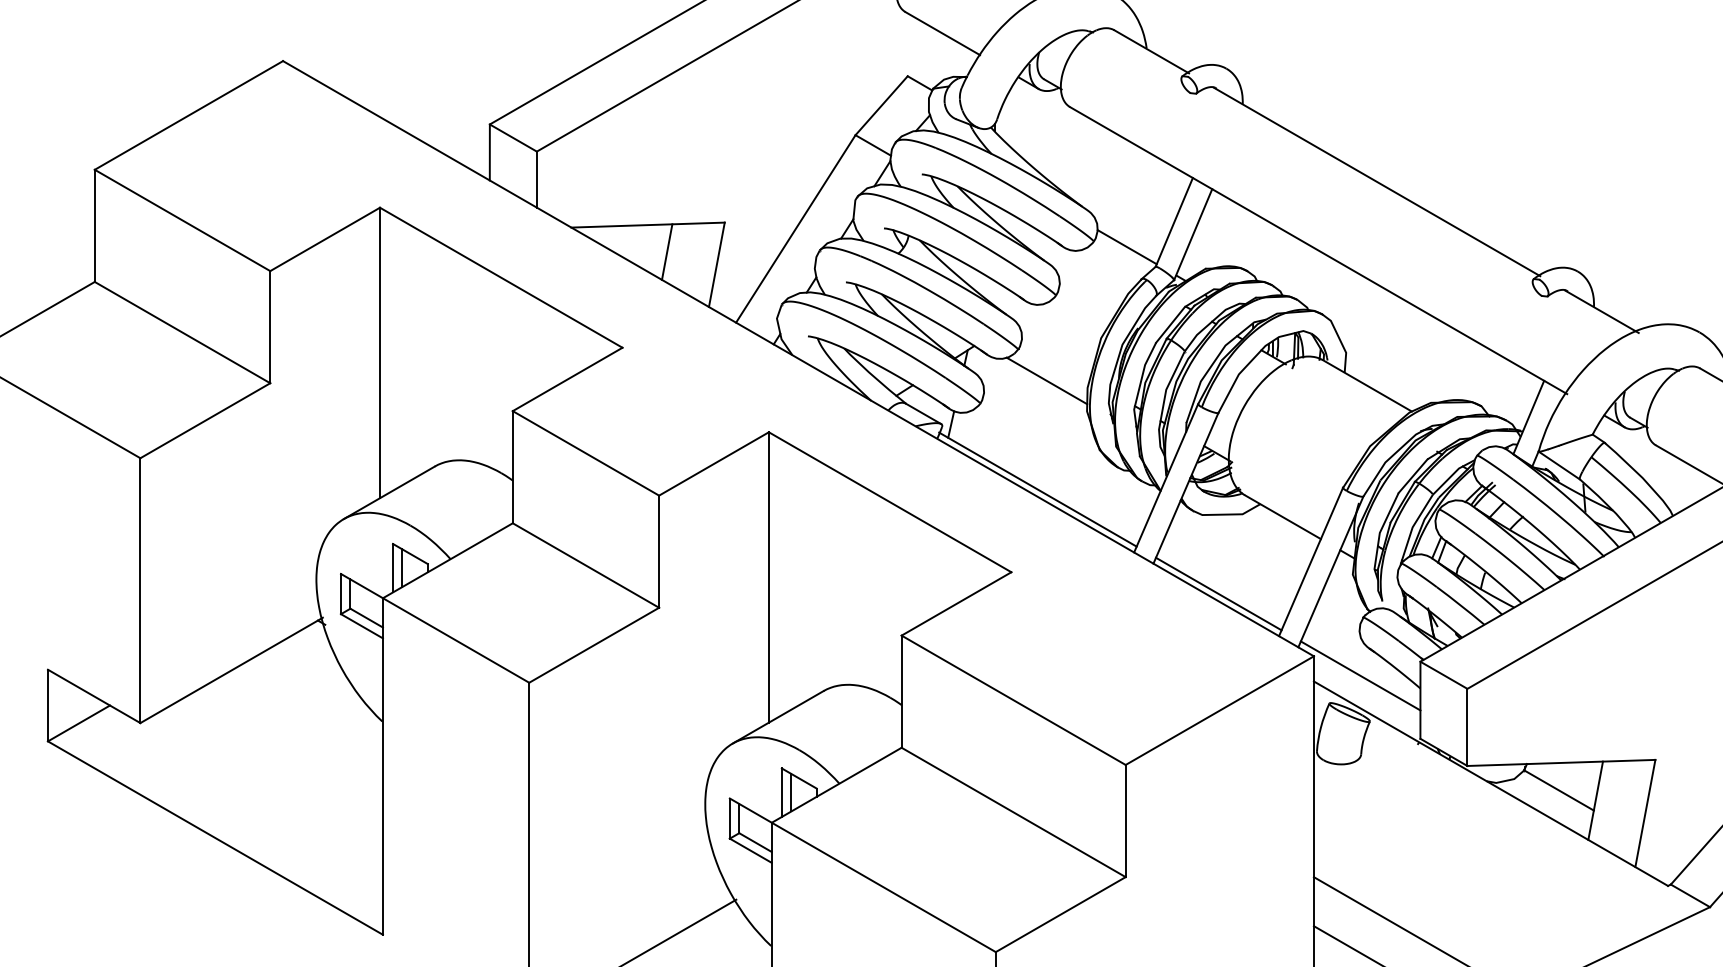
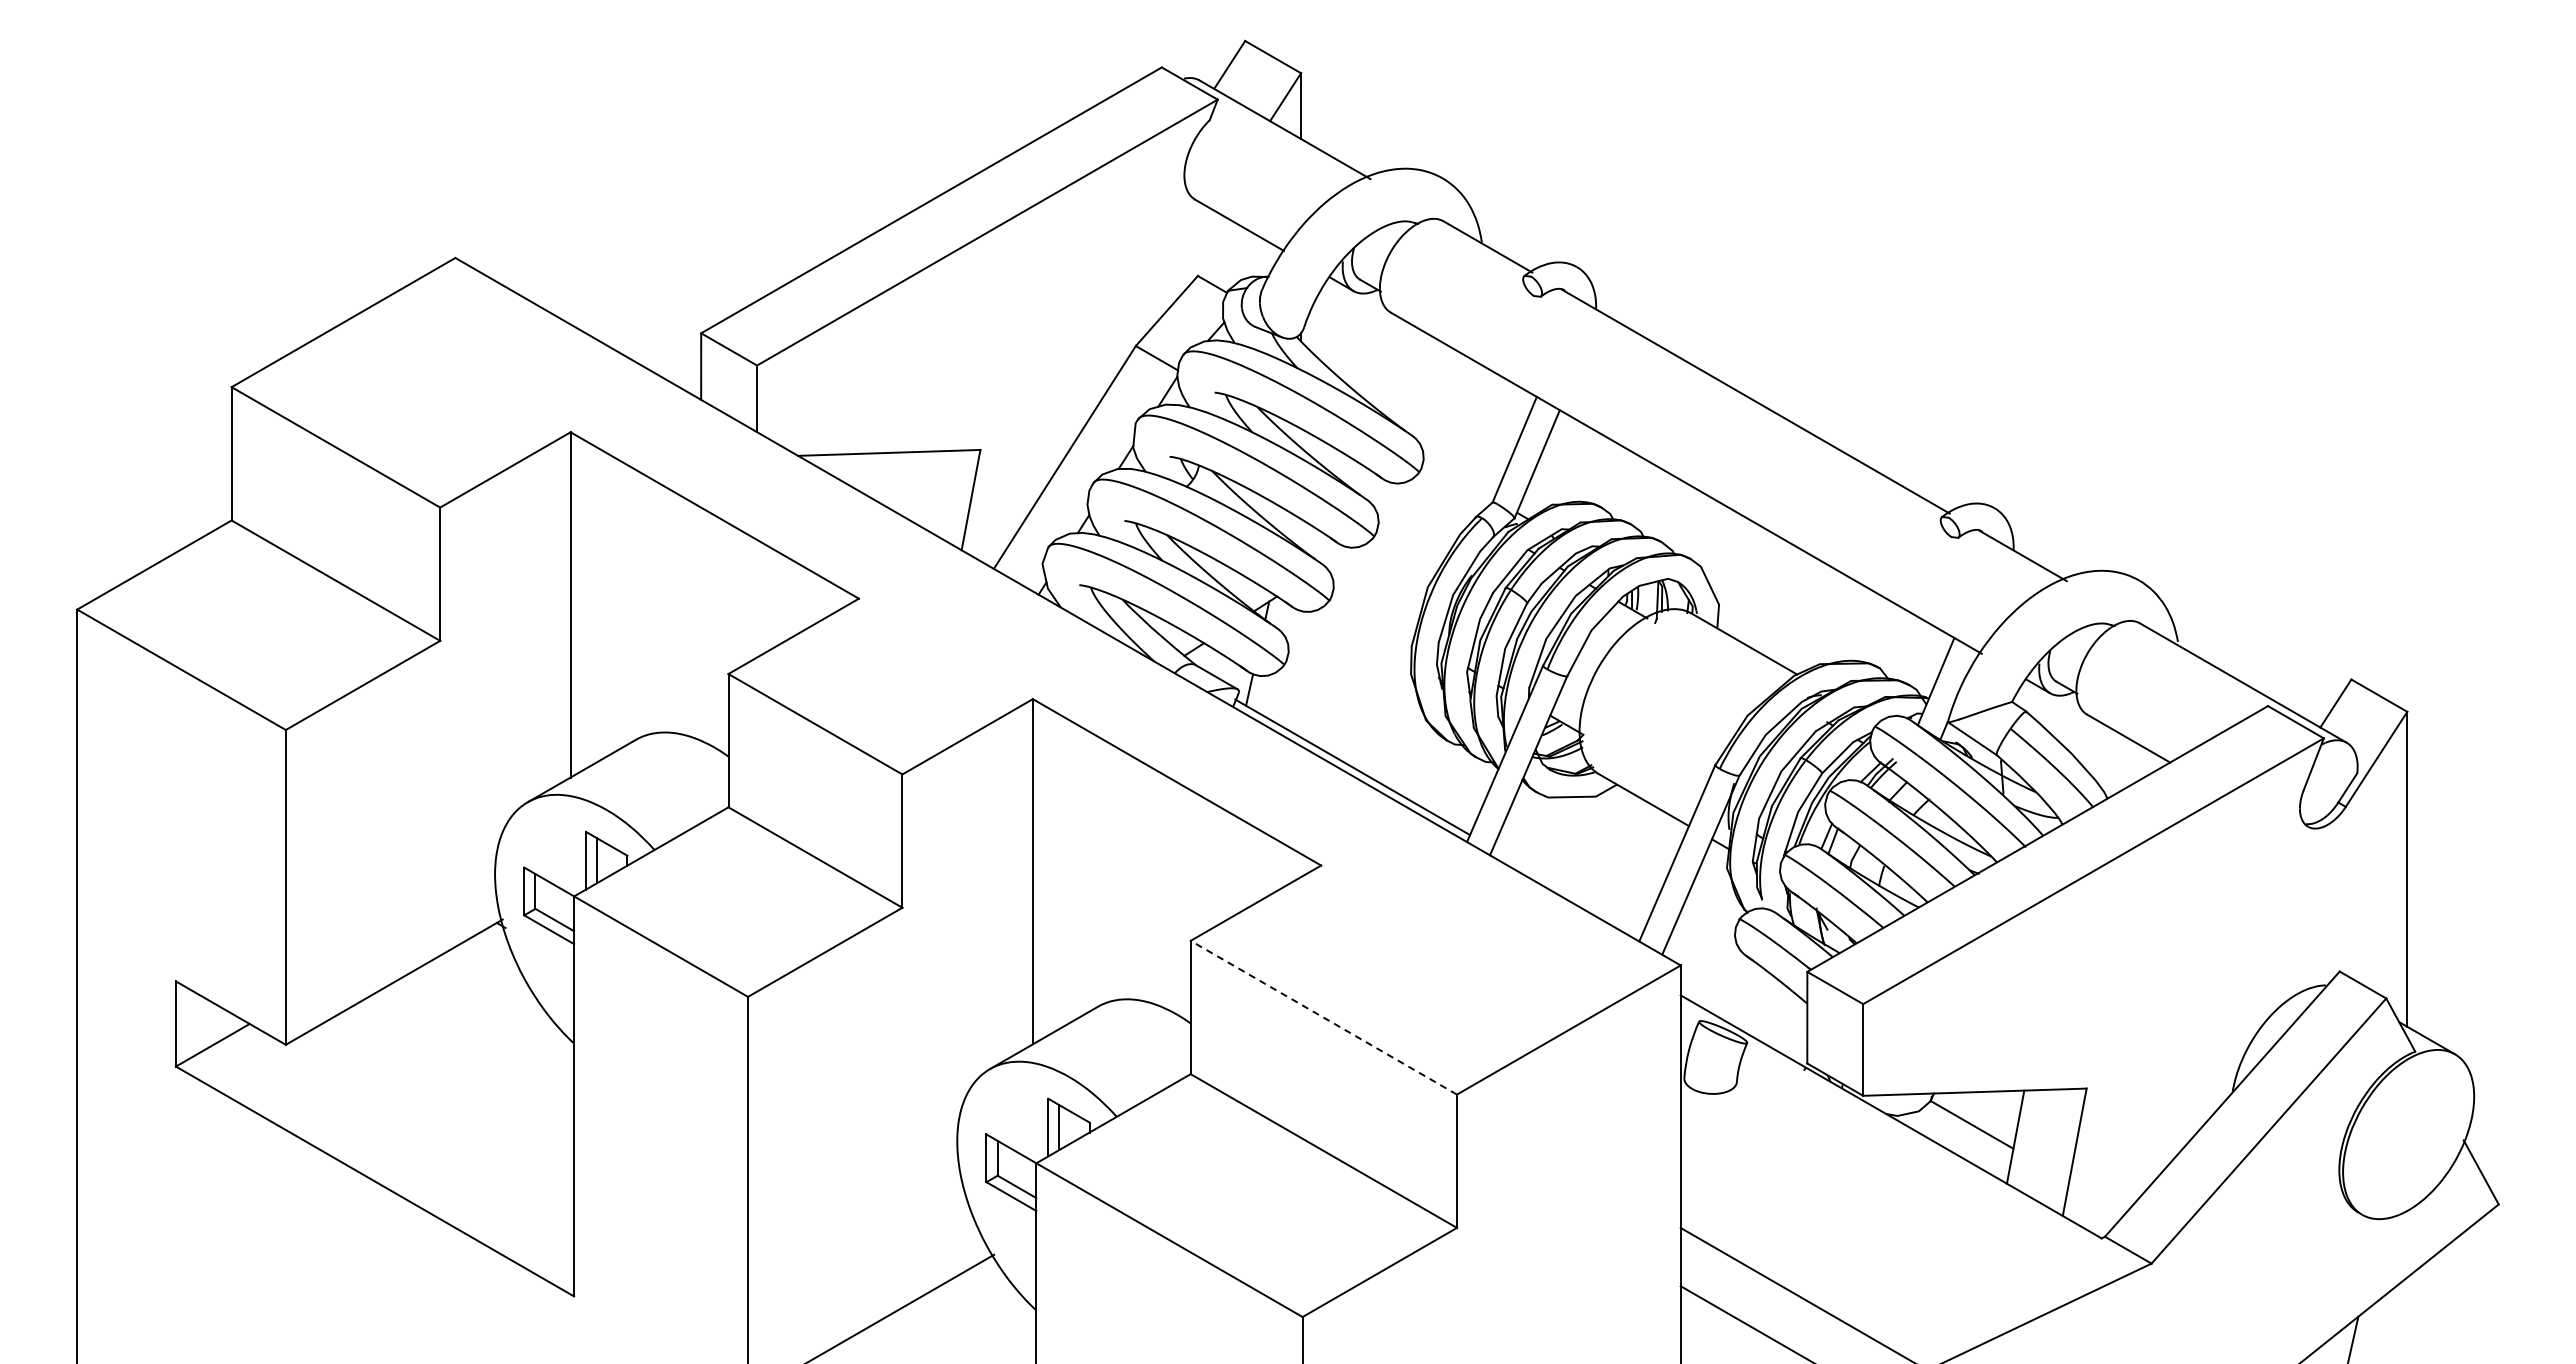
line: (1126, 246) -> (1458, 478), removed
line: (666, 251) -> (911, 484), removed
line: (1047, 380) -> (1363, 637), removed
line: (1218, 594) -> (1567, 891), removed
line: (1360, 675) -> (1736, 988), removed
line: (1013, 700) -> (1323, 1017), solid -> dashed

